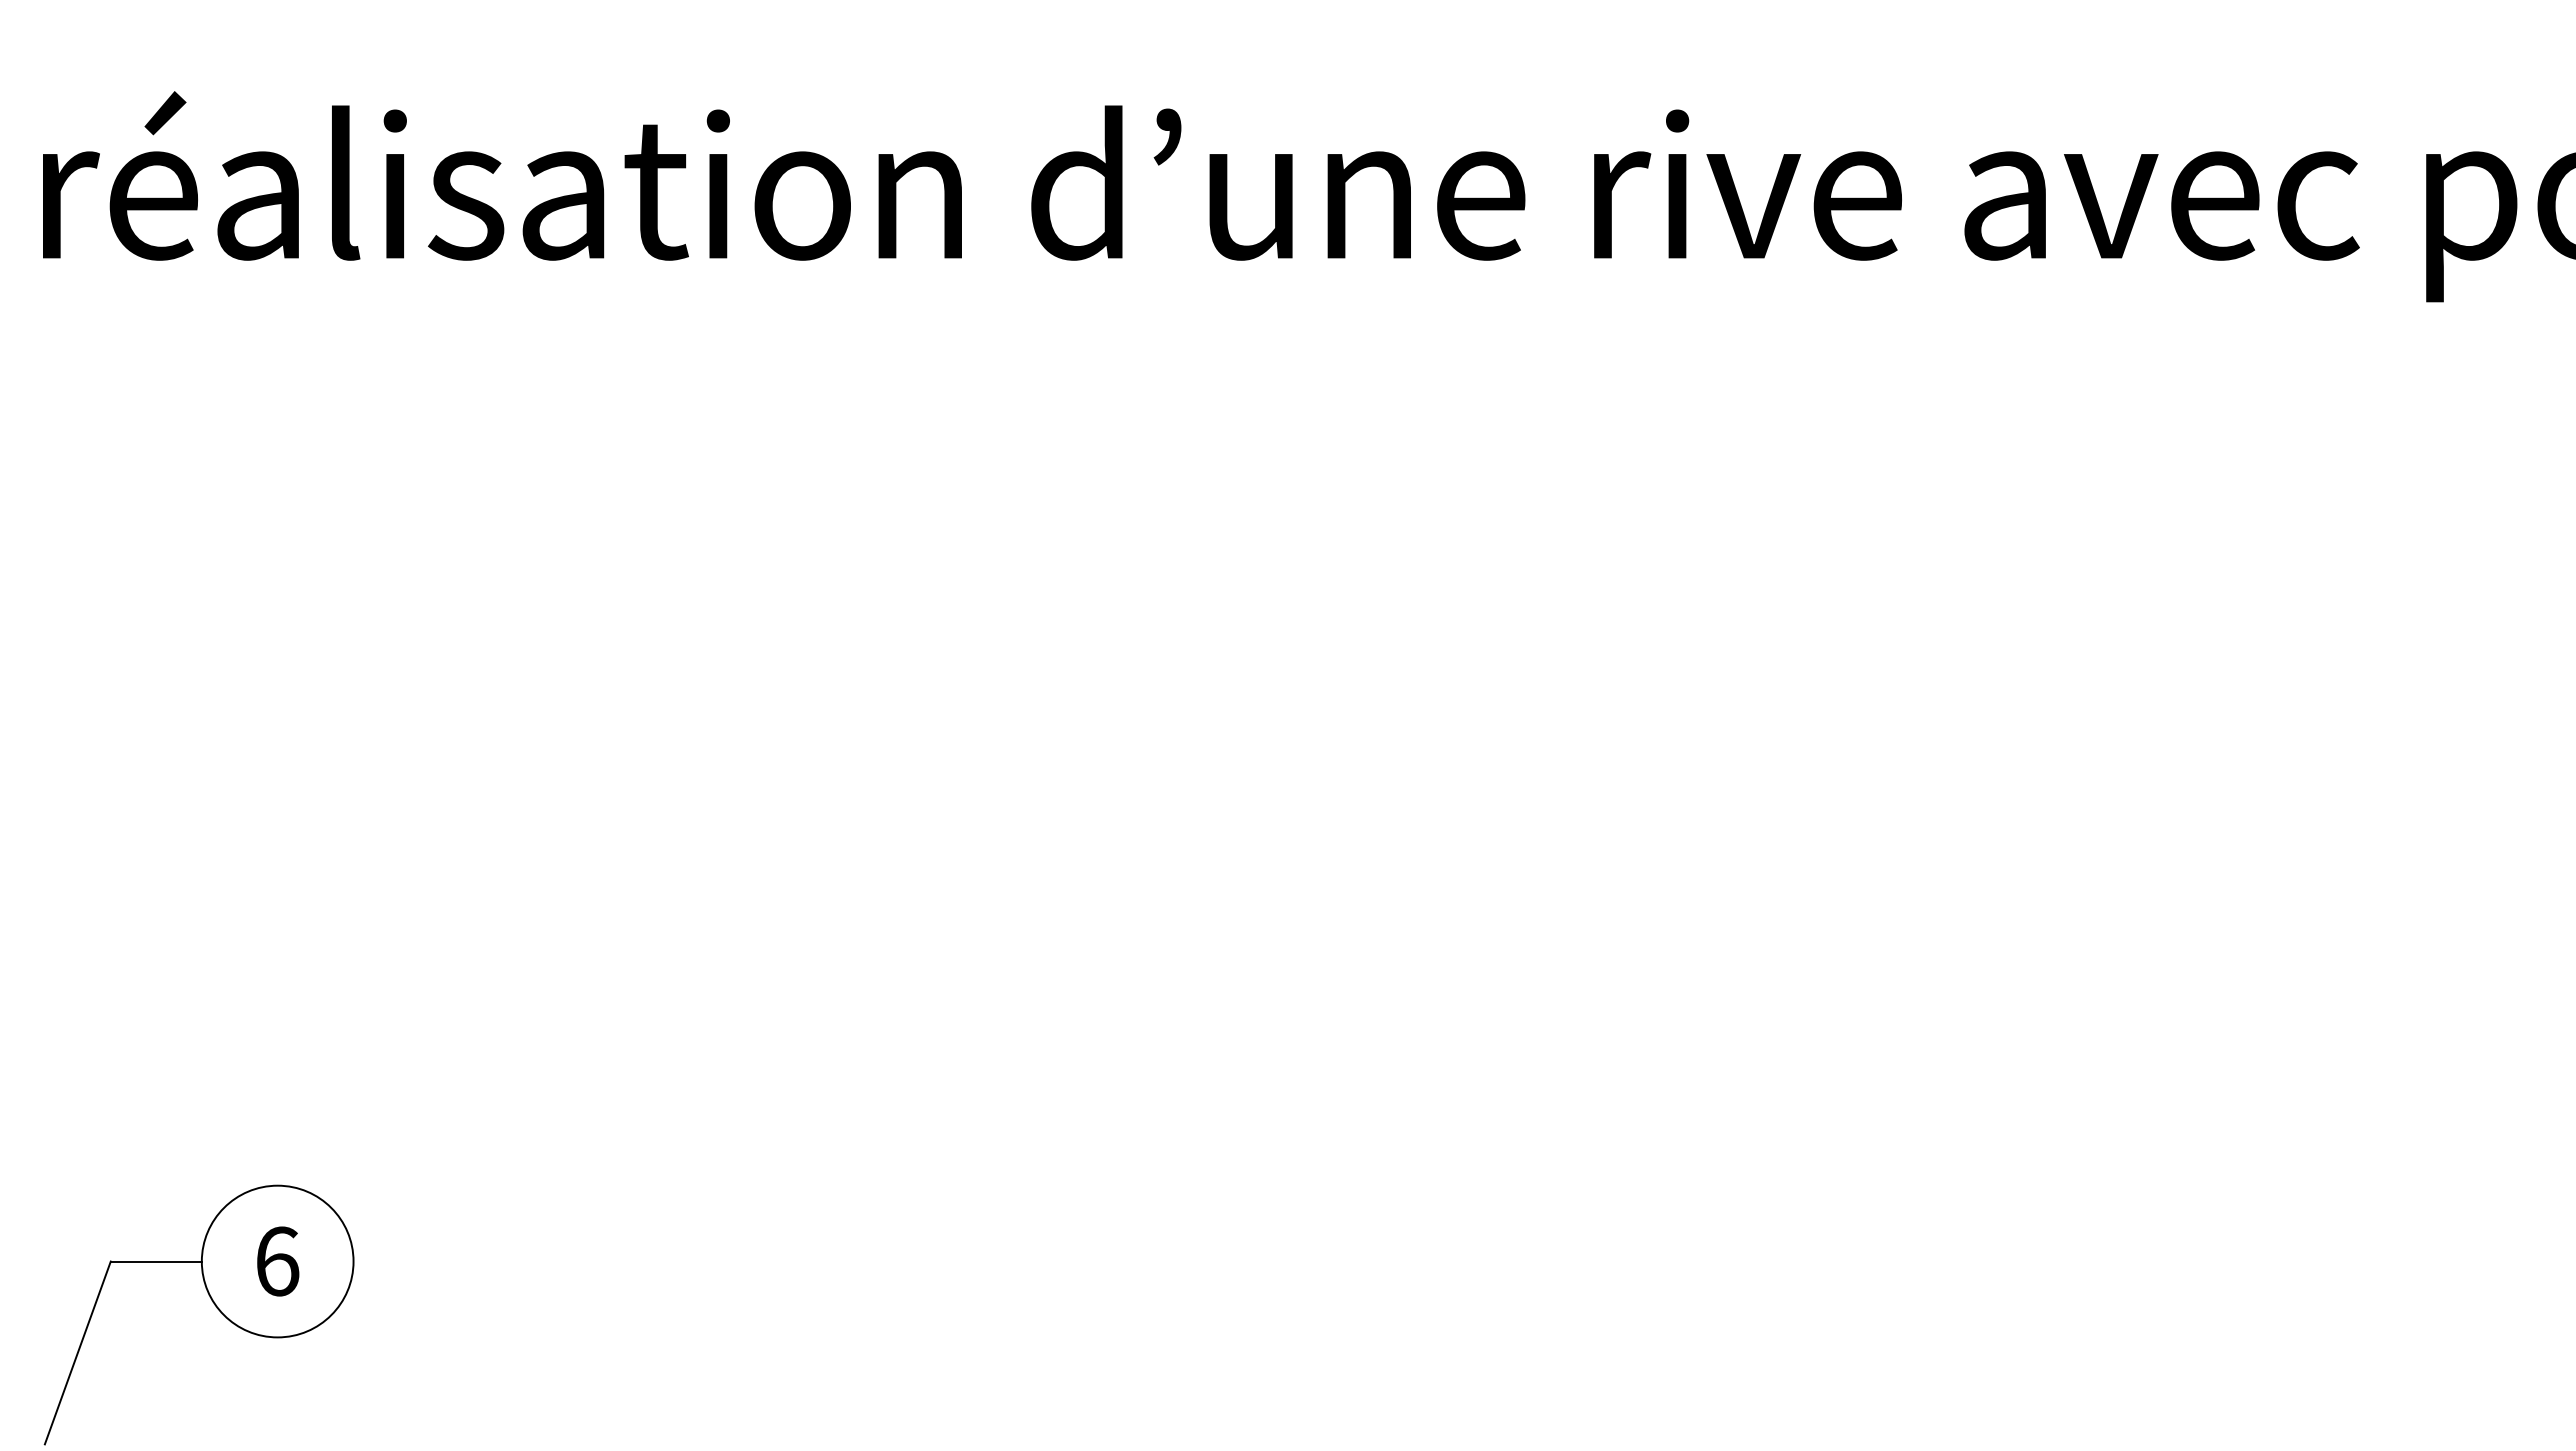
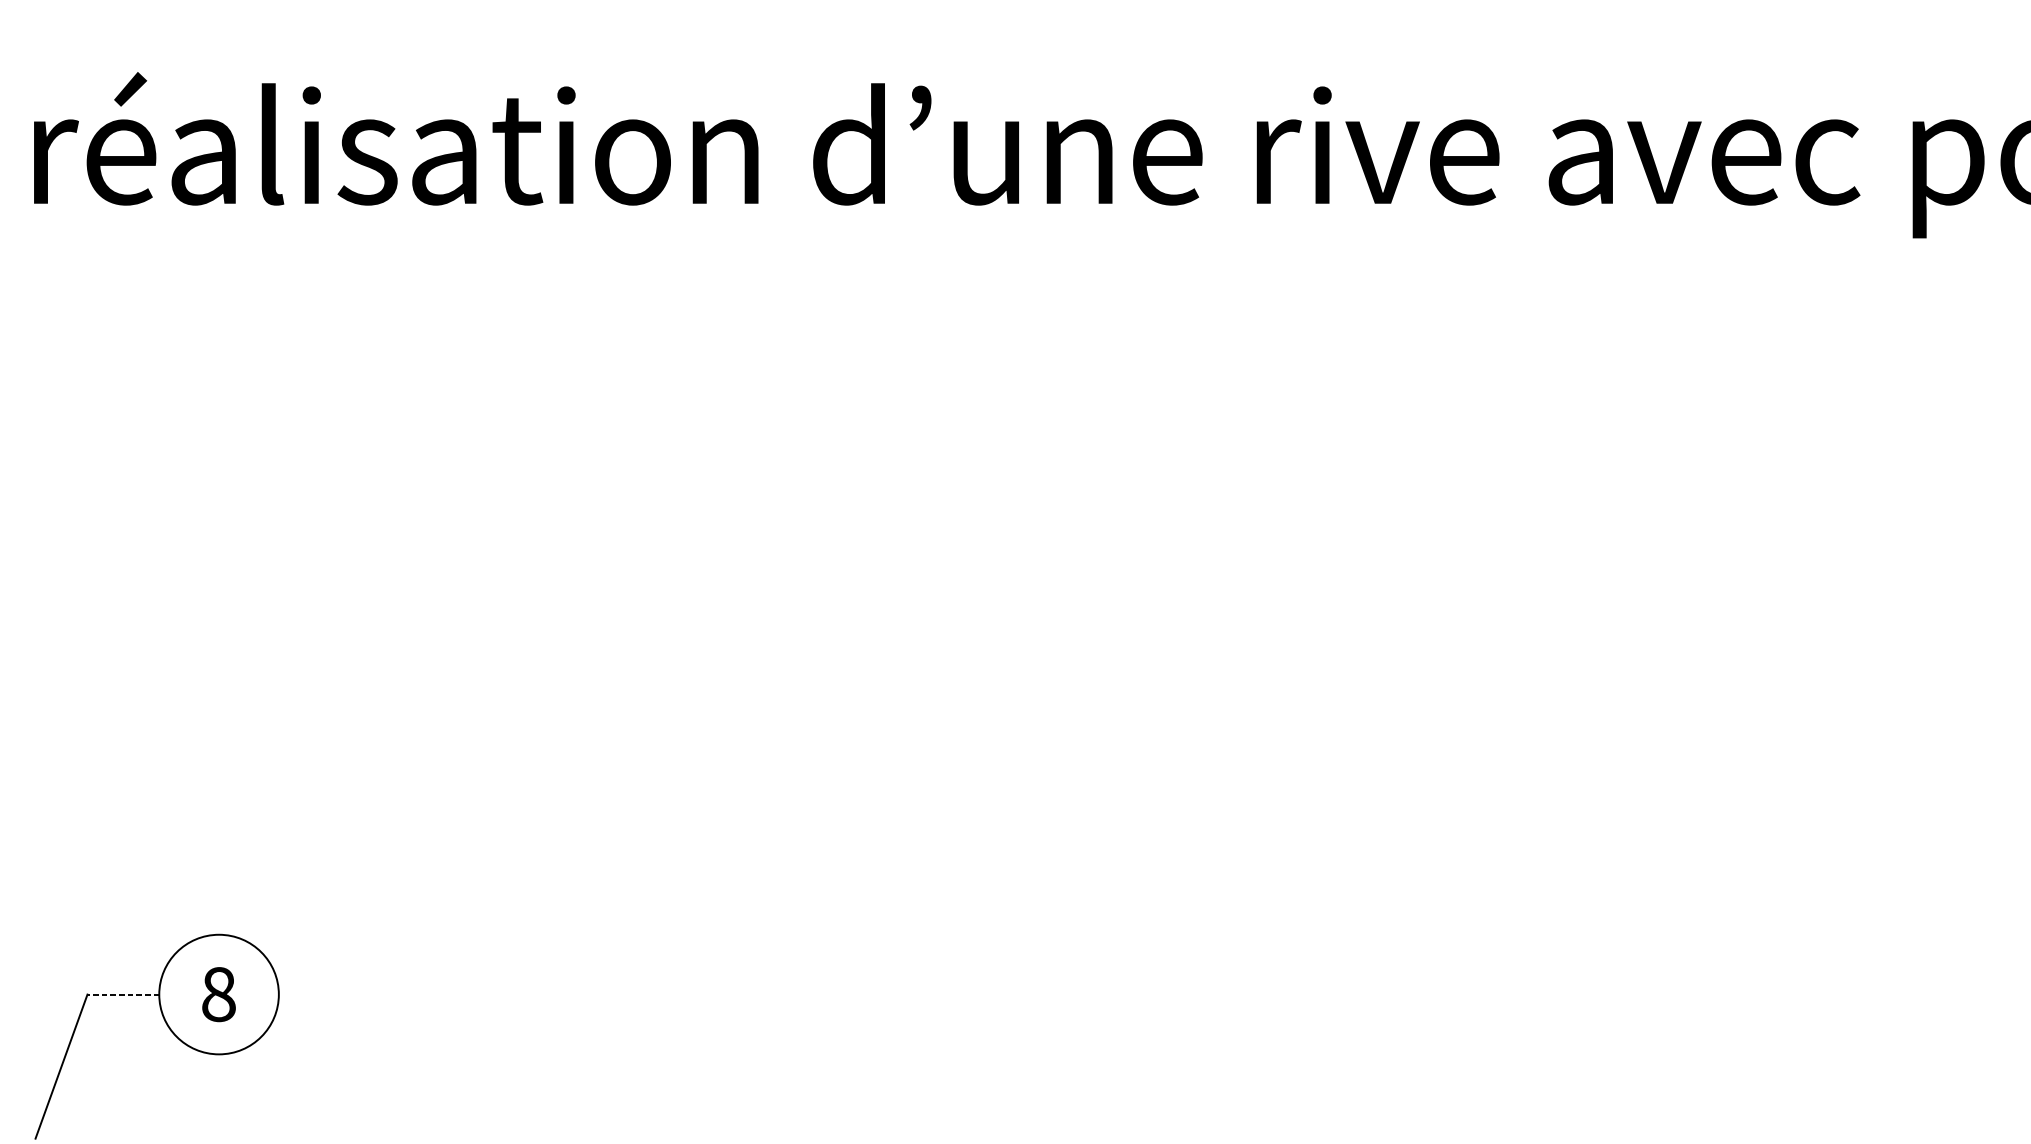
line: (156, 1261) -> (123, 994), solid -> dashed
text: (277, 1261) -> (218, 994), 6 -> 8

